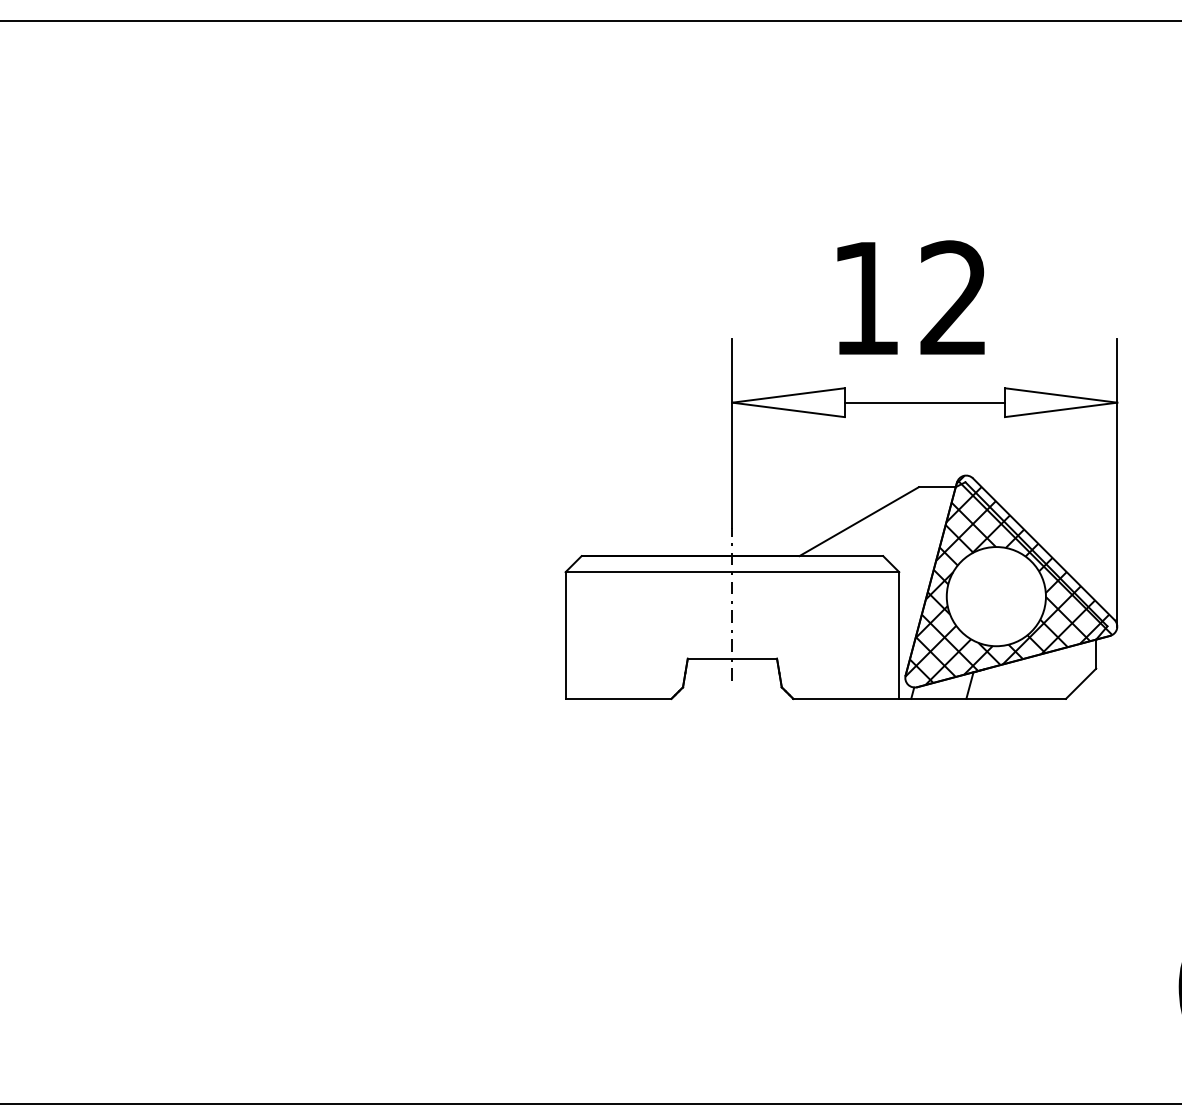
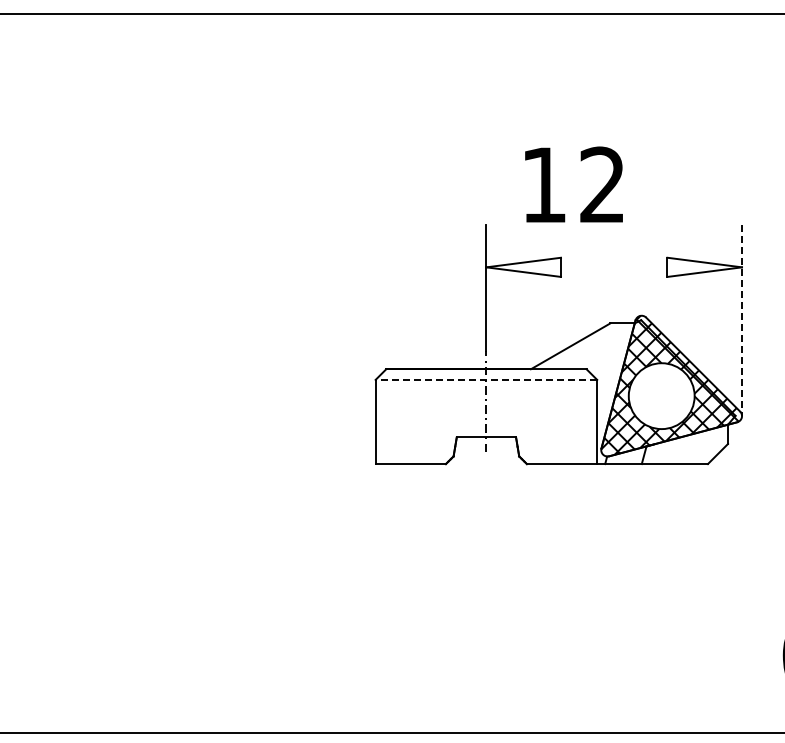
text: (910, 297) -> (573, 184), moved
line: (923, 402) -> (613, 267), removed
line: (1117, 482) -> (742, 320), solid -> dashed
line: (732, 571) -> (486, 379), solid -> dashed

